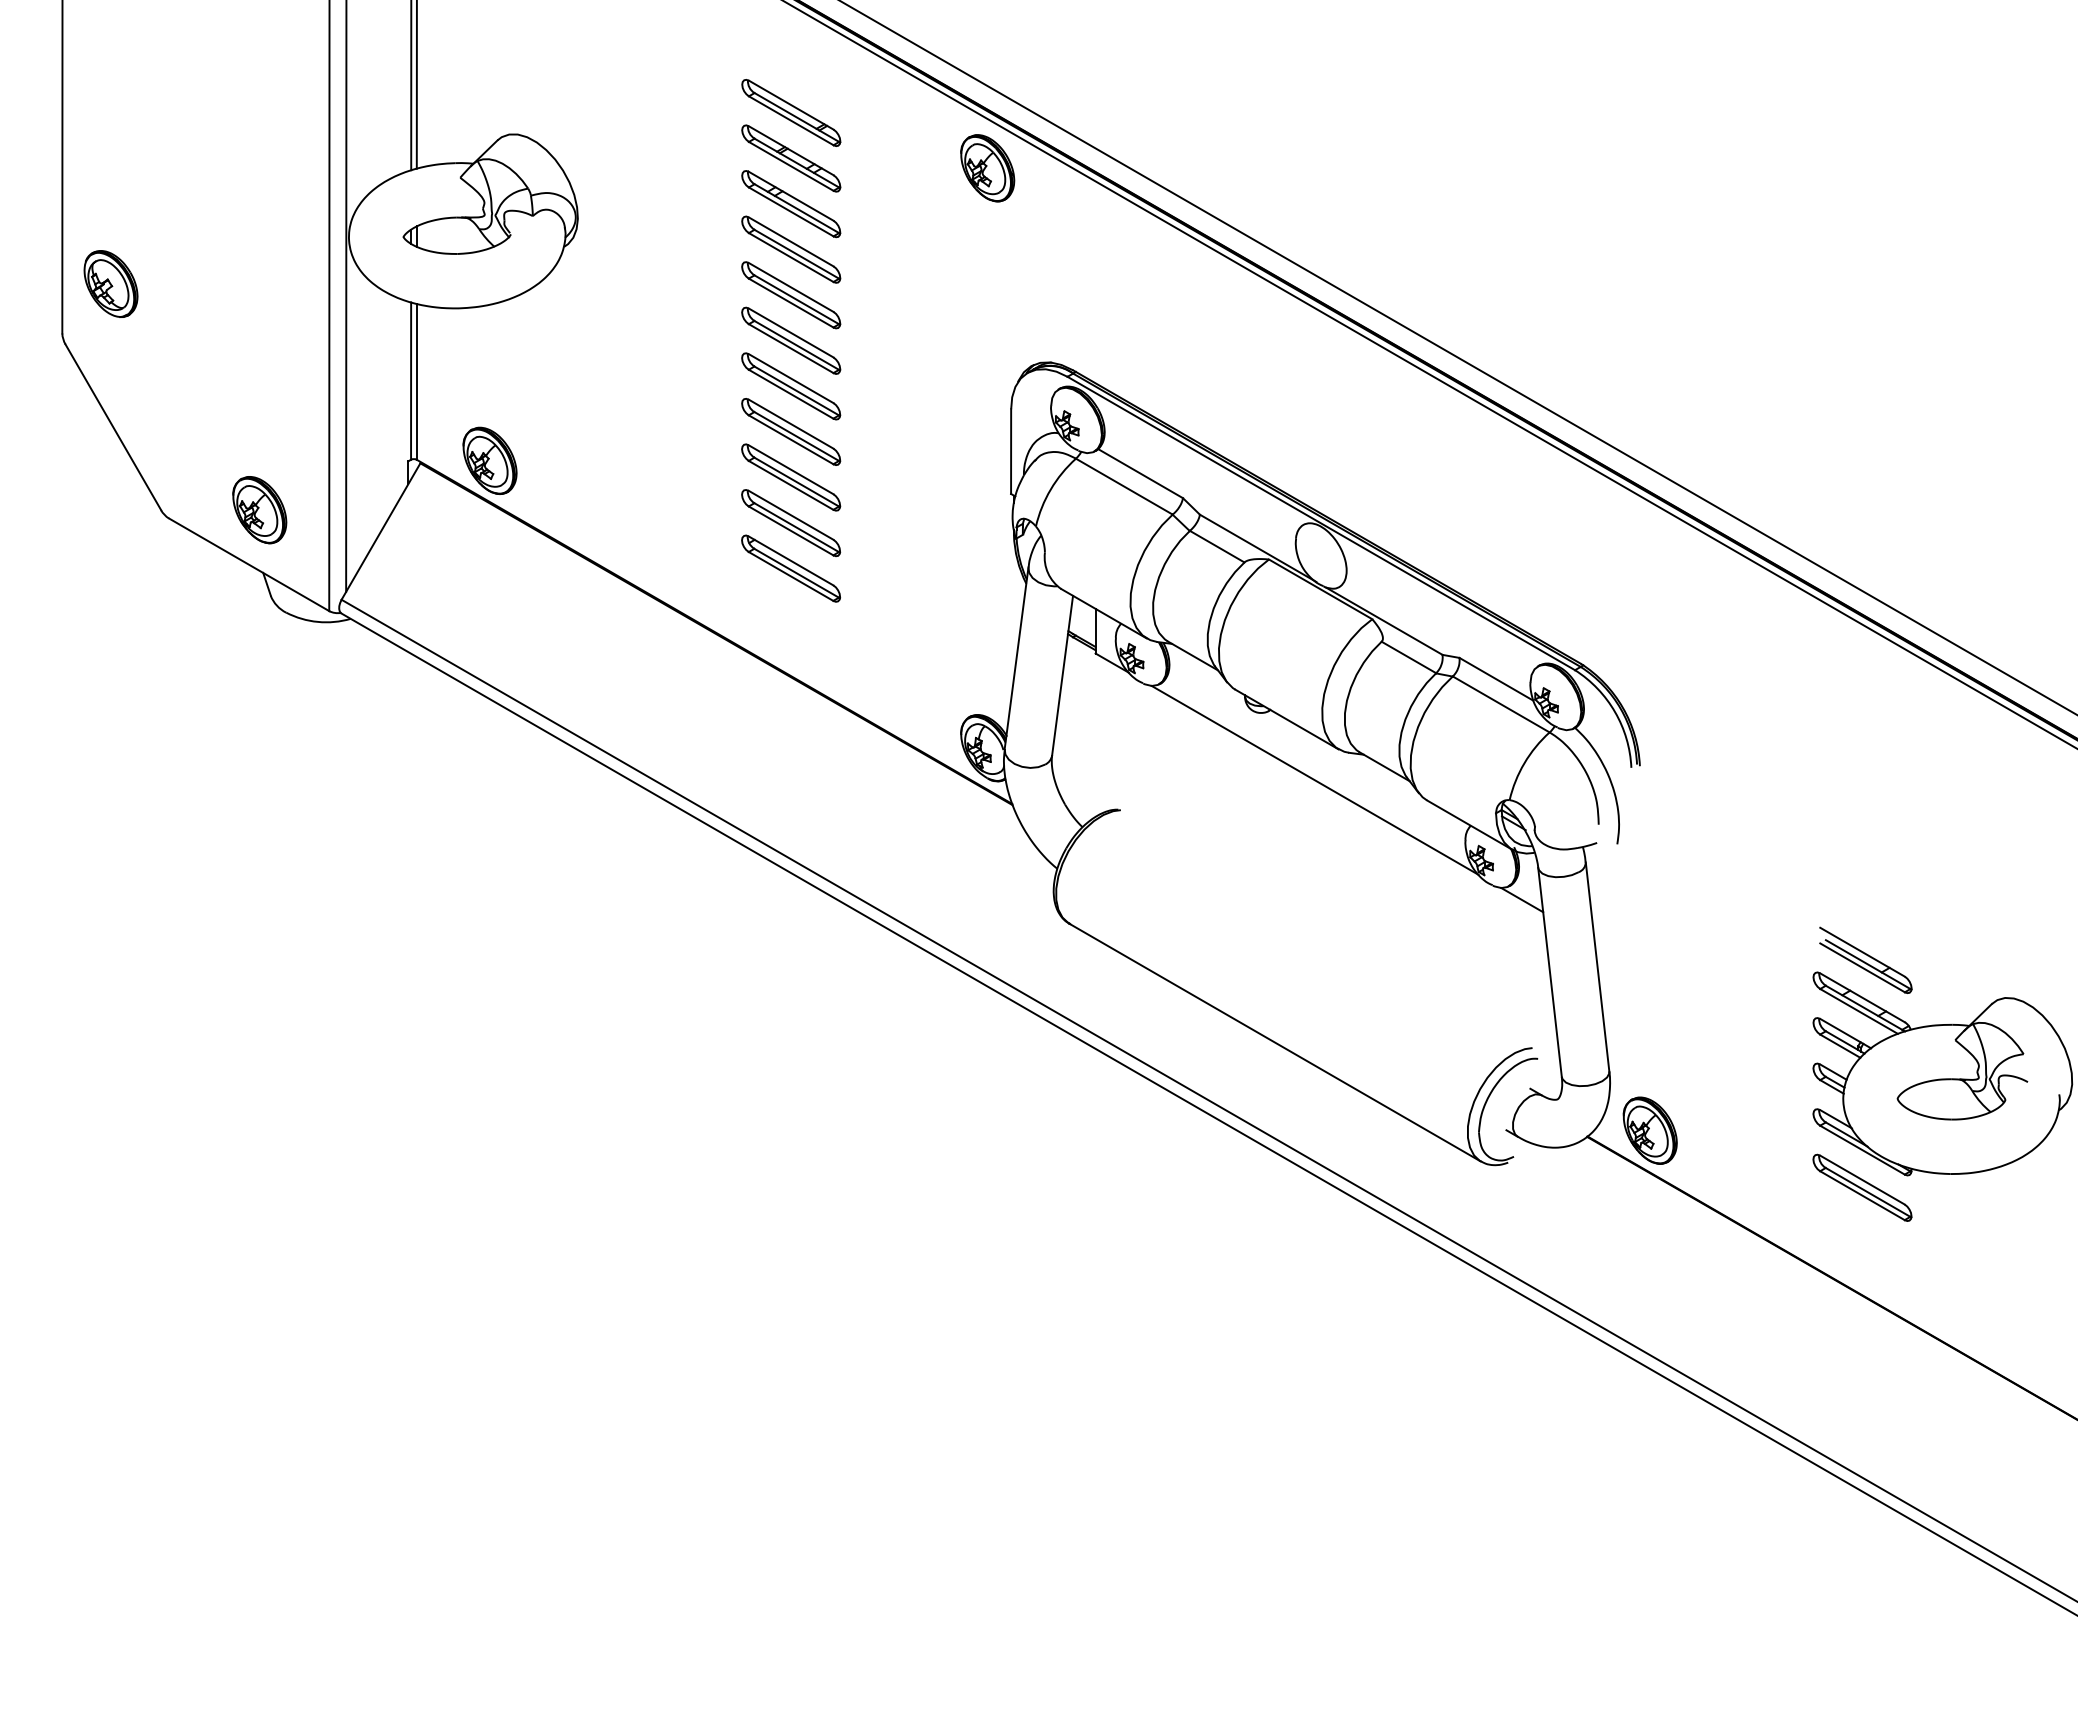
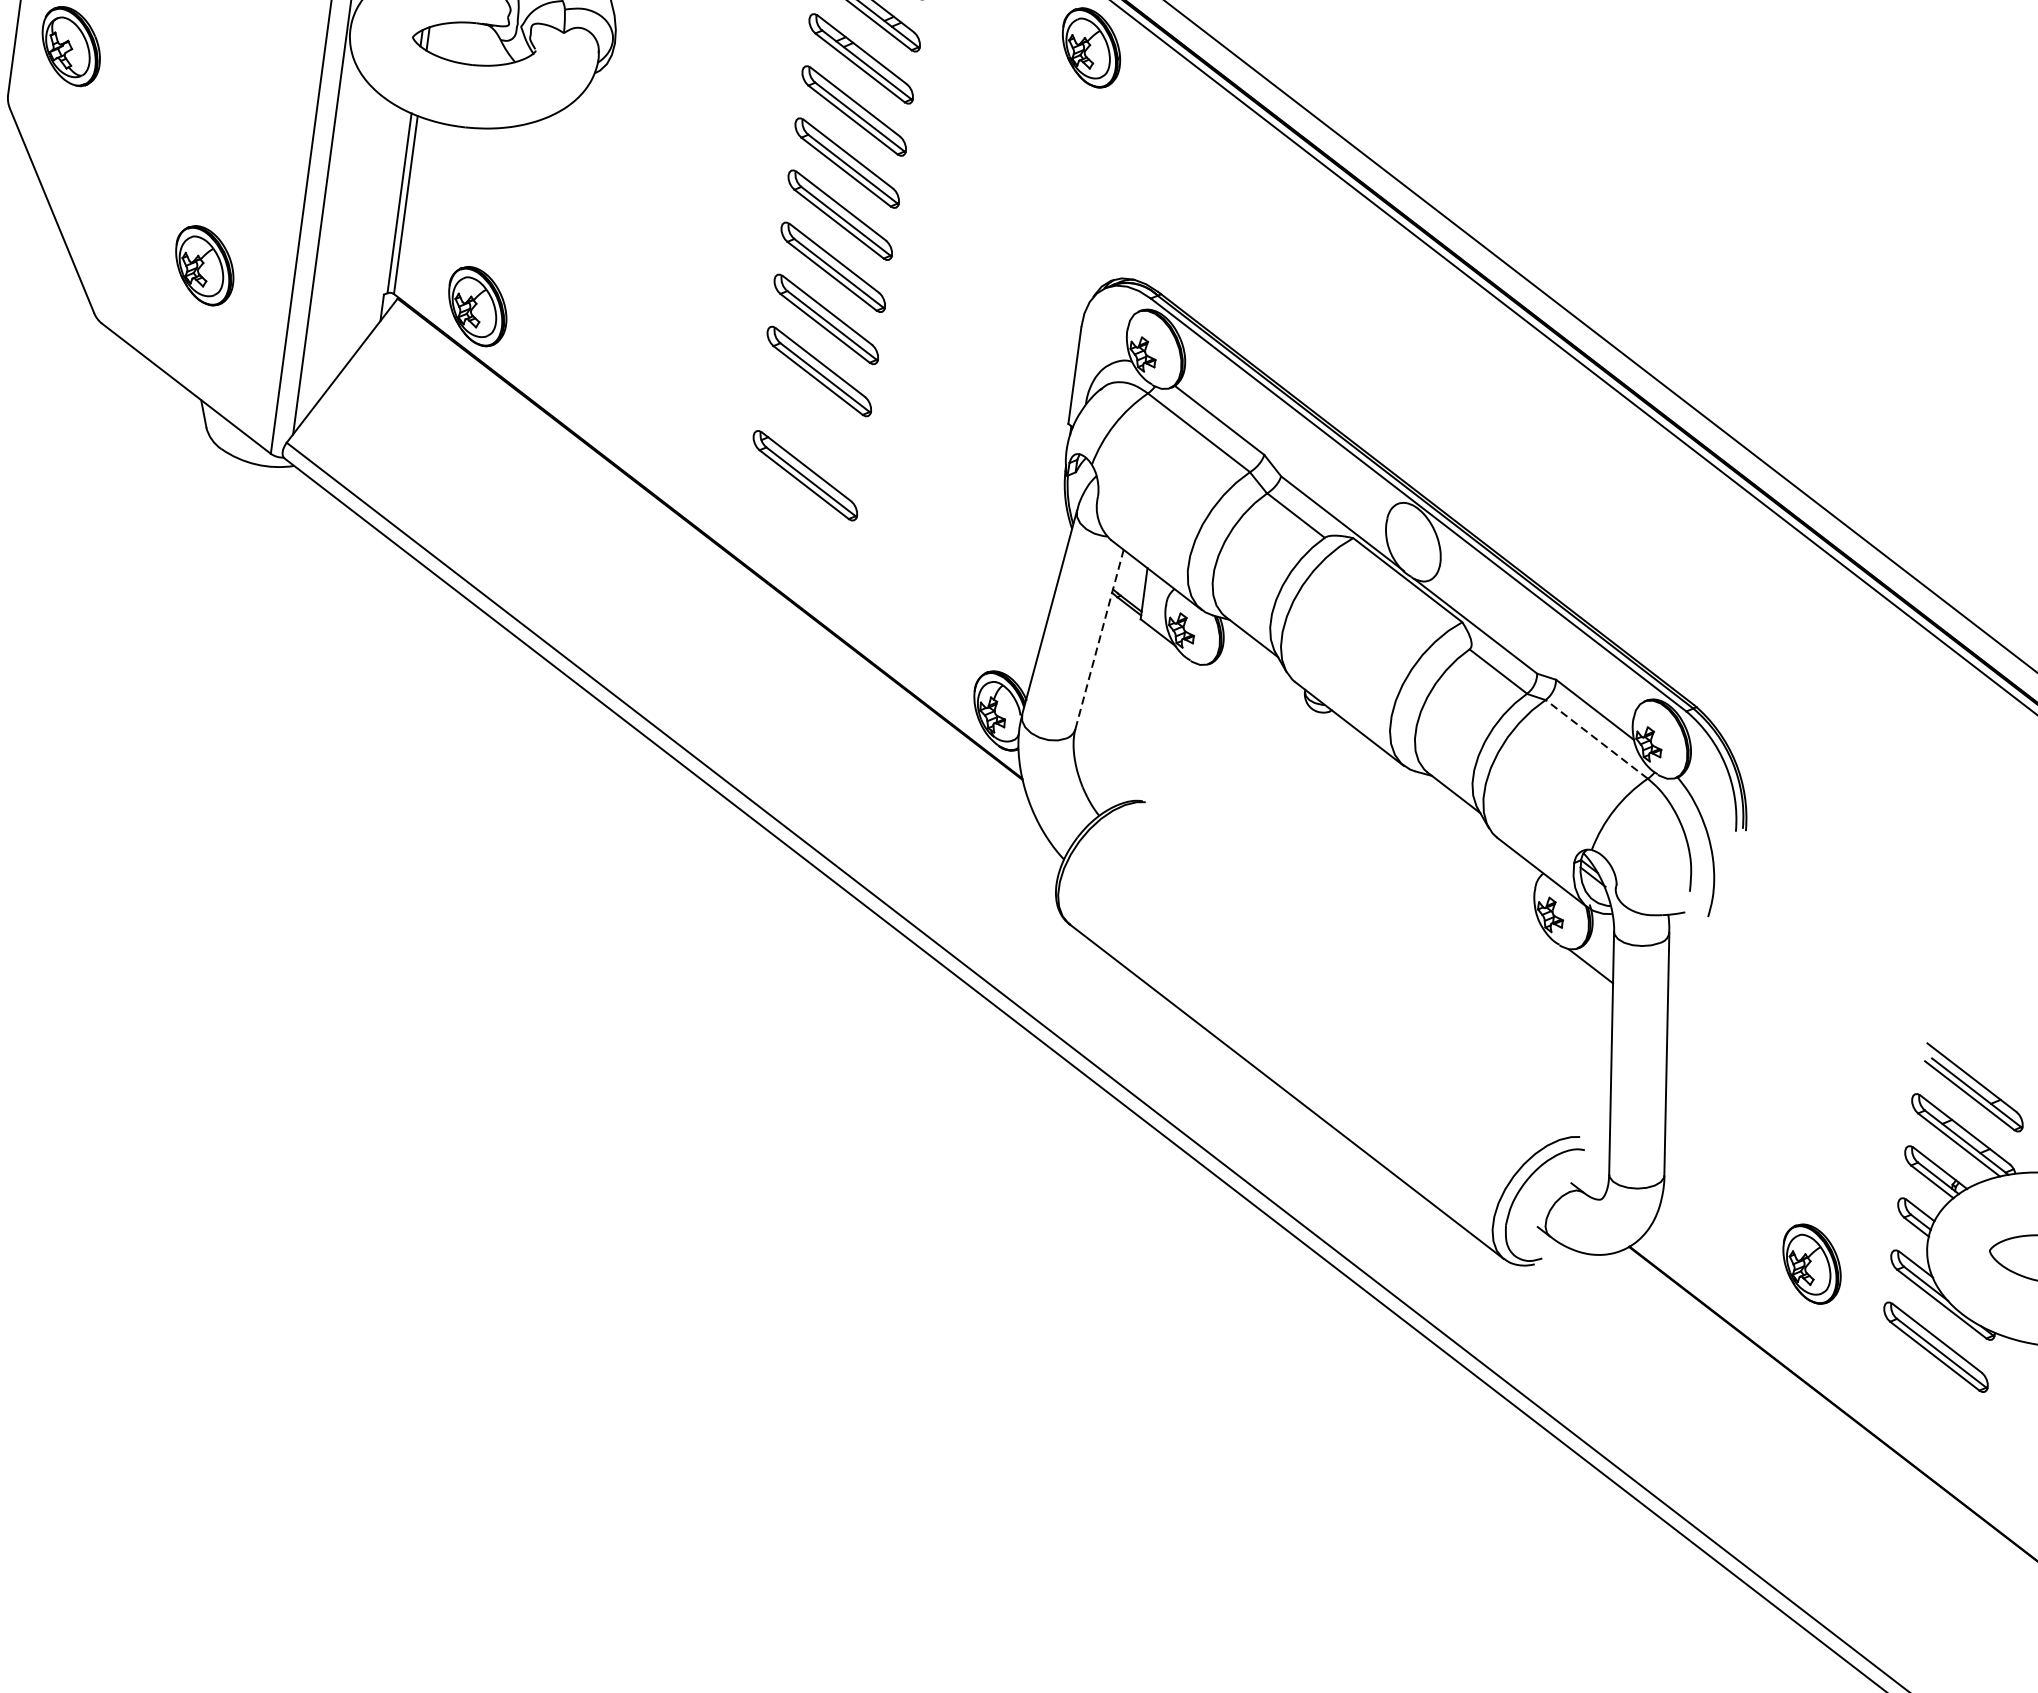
part: (259, 510) -> (204, 266), moved
part: (791, 523) -> (812, 424), removed
line: (1062, 675) -> (1099, 639), solid -> dashed
line: (1501, 704) -> (1597, 739), solid -> dashed
line: (1314, 779) -> (1371, 796), removed
part: (1649, 1130) -> (1811, 1263), moved

